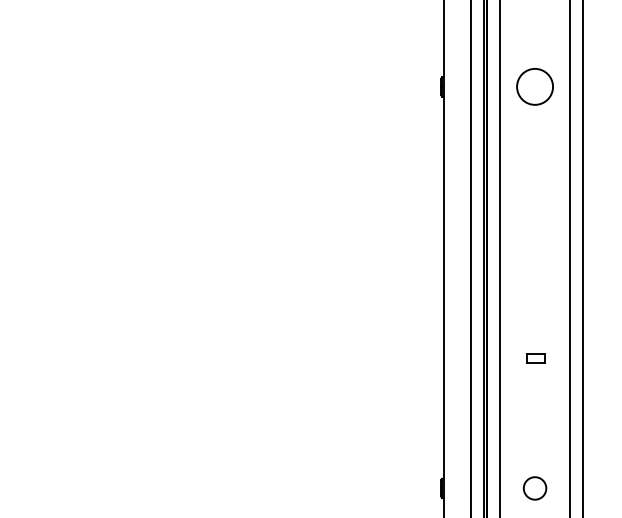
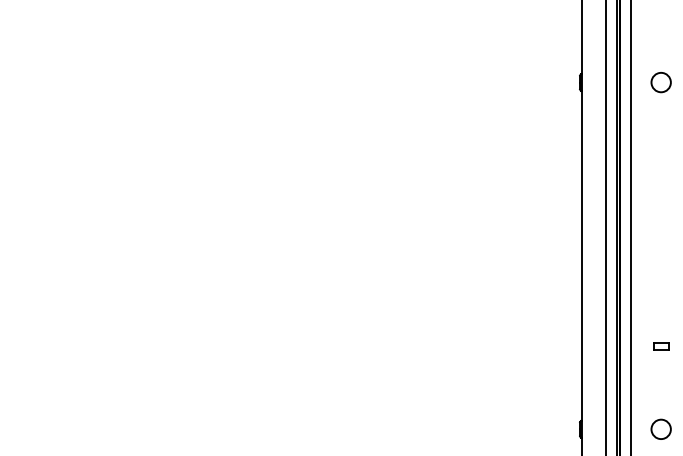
circle: (534, 86) -> (660, 82), size x0.62
part: (536, 358) -> (661, 346), moved

